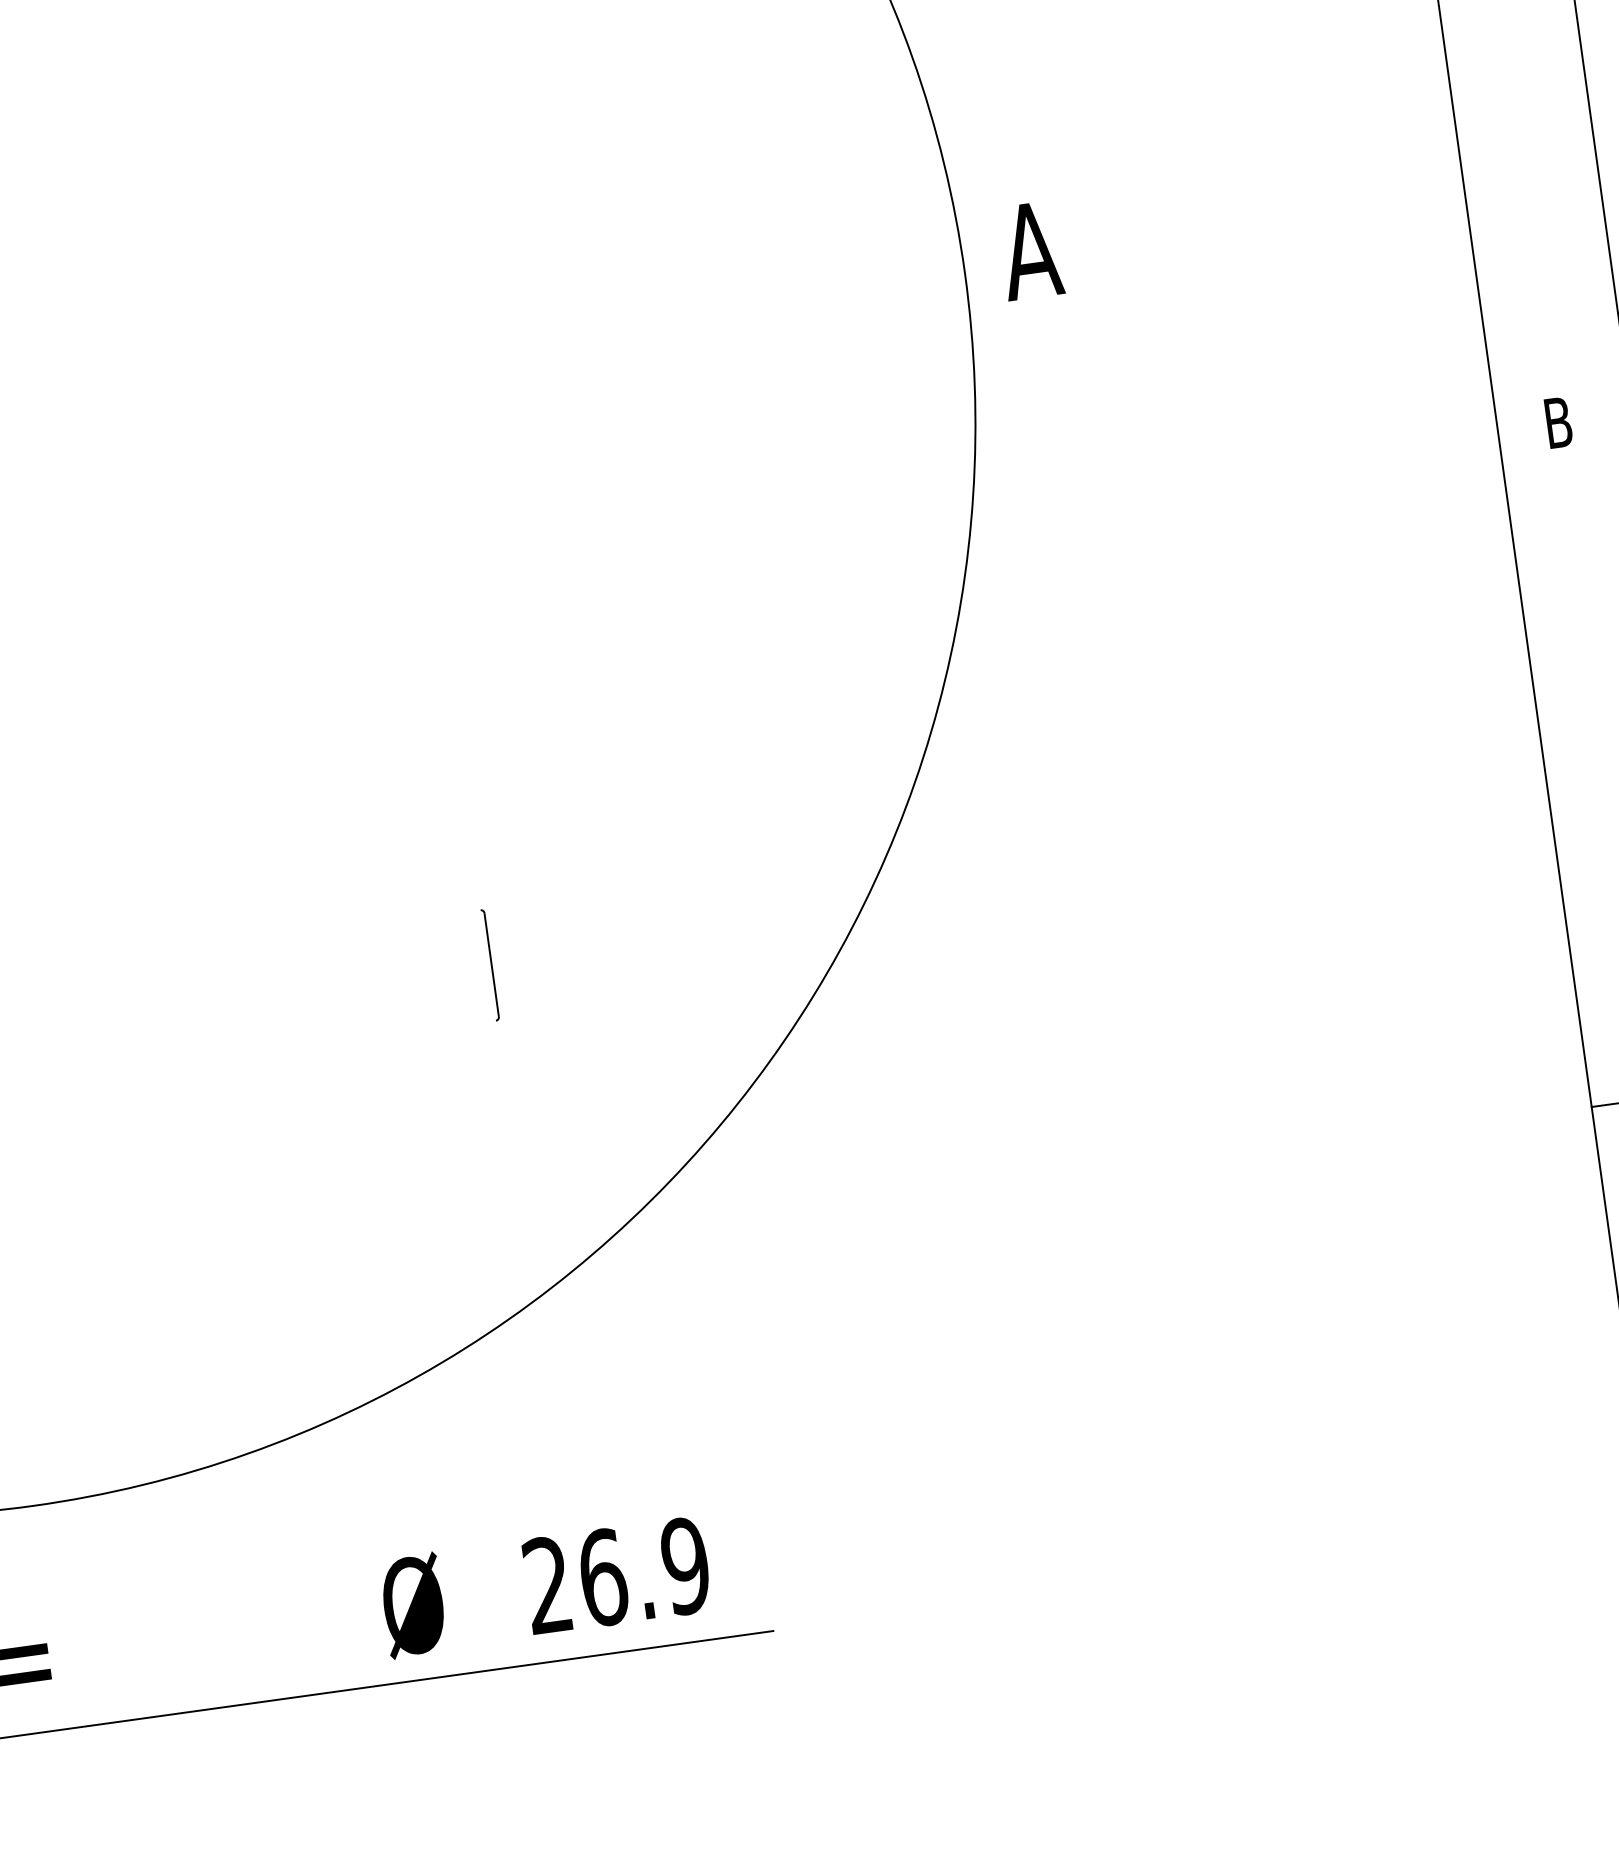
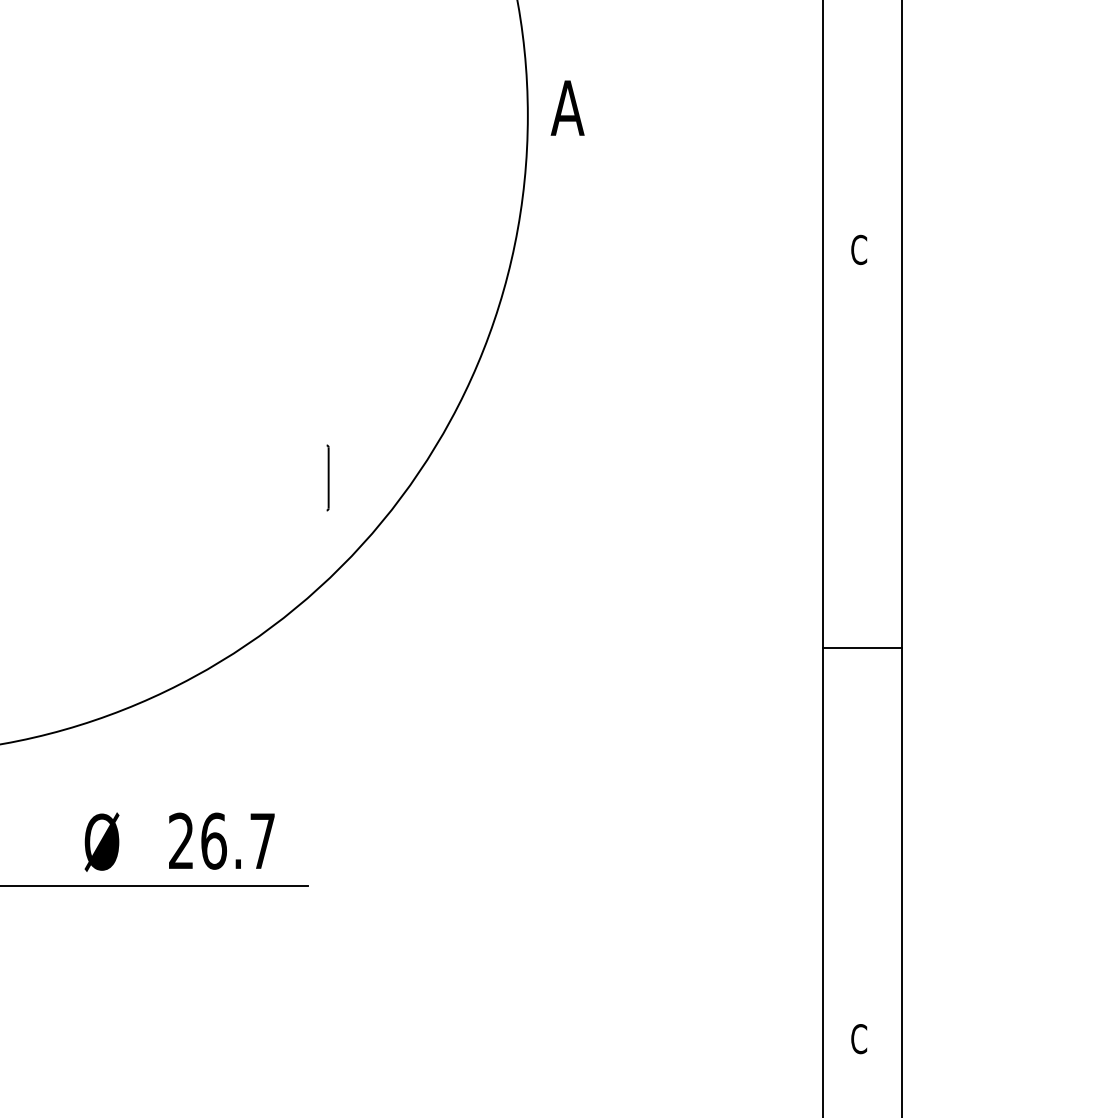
text: (1559, 421) -> (859, 249), B -> C
line: (489, 964) -> (327, 477), moved
text: (685, 1565) -> (262, 840), 26.9 -> 26.7

